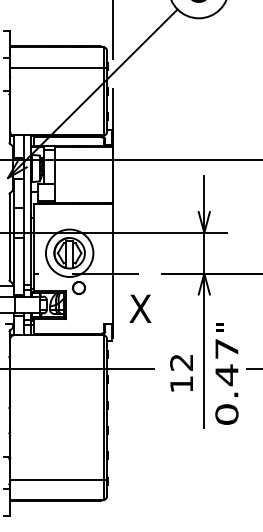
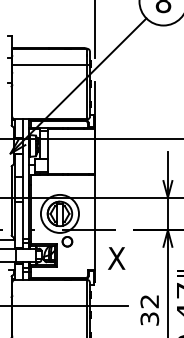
text: (181, 384) -> (149, 319), 12 -> 32

